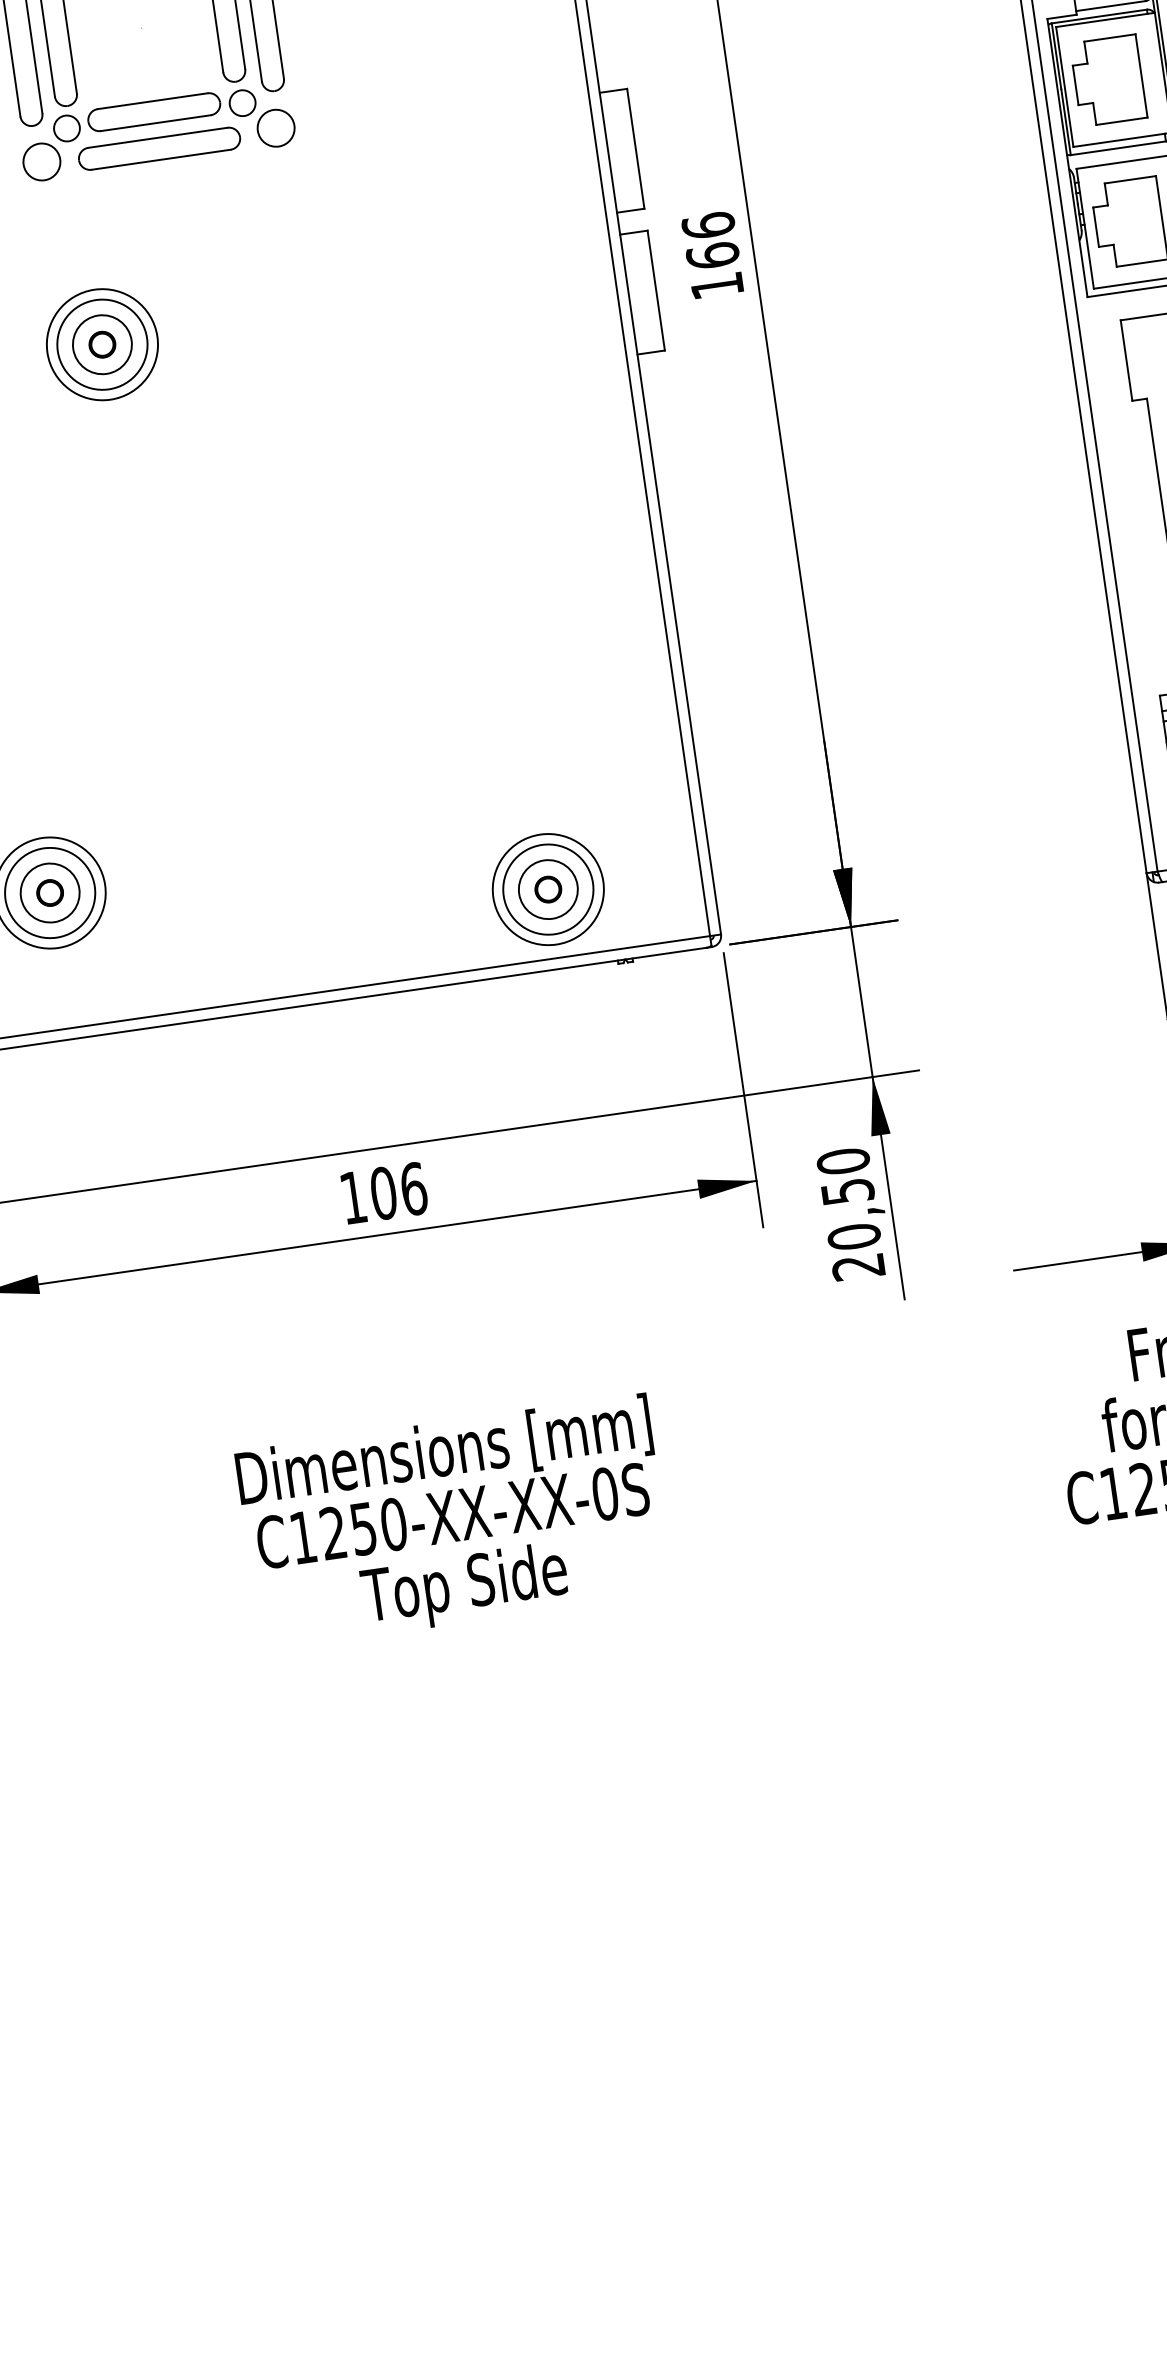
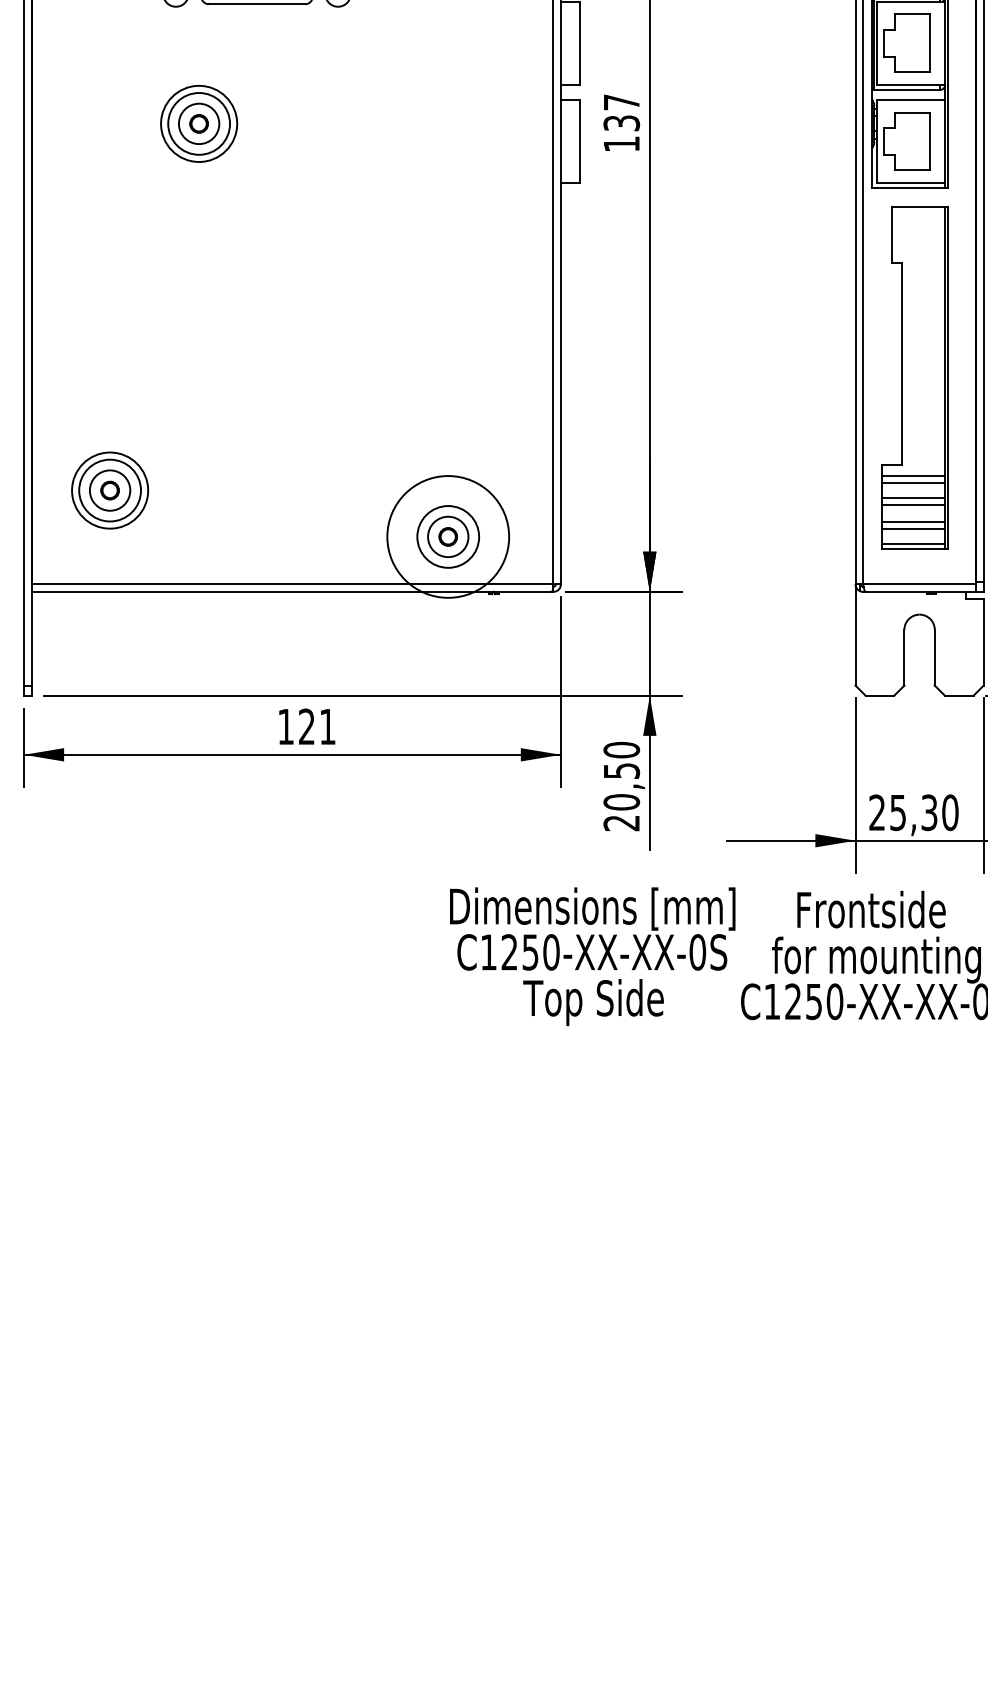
text: (710, 240) -> (621, 112), 166 -> 137
circle: (548, 888) -> (448, 536), size x1.6
text: (398, 1190) -> (317, 726), 106 -> 121
text: (454, 1521) -> (592, 956), moved

